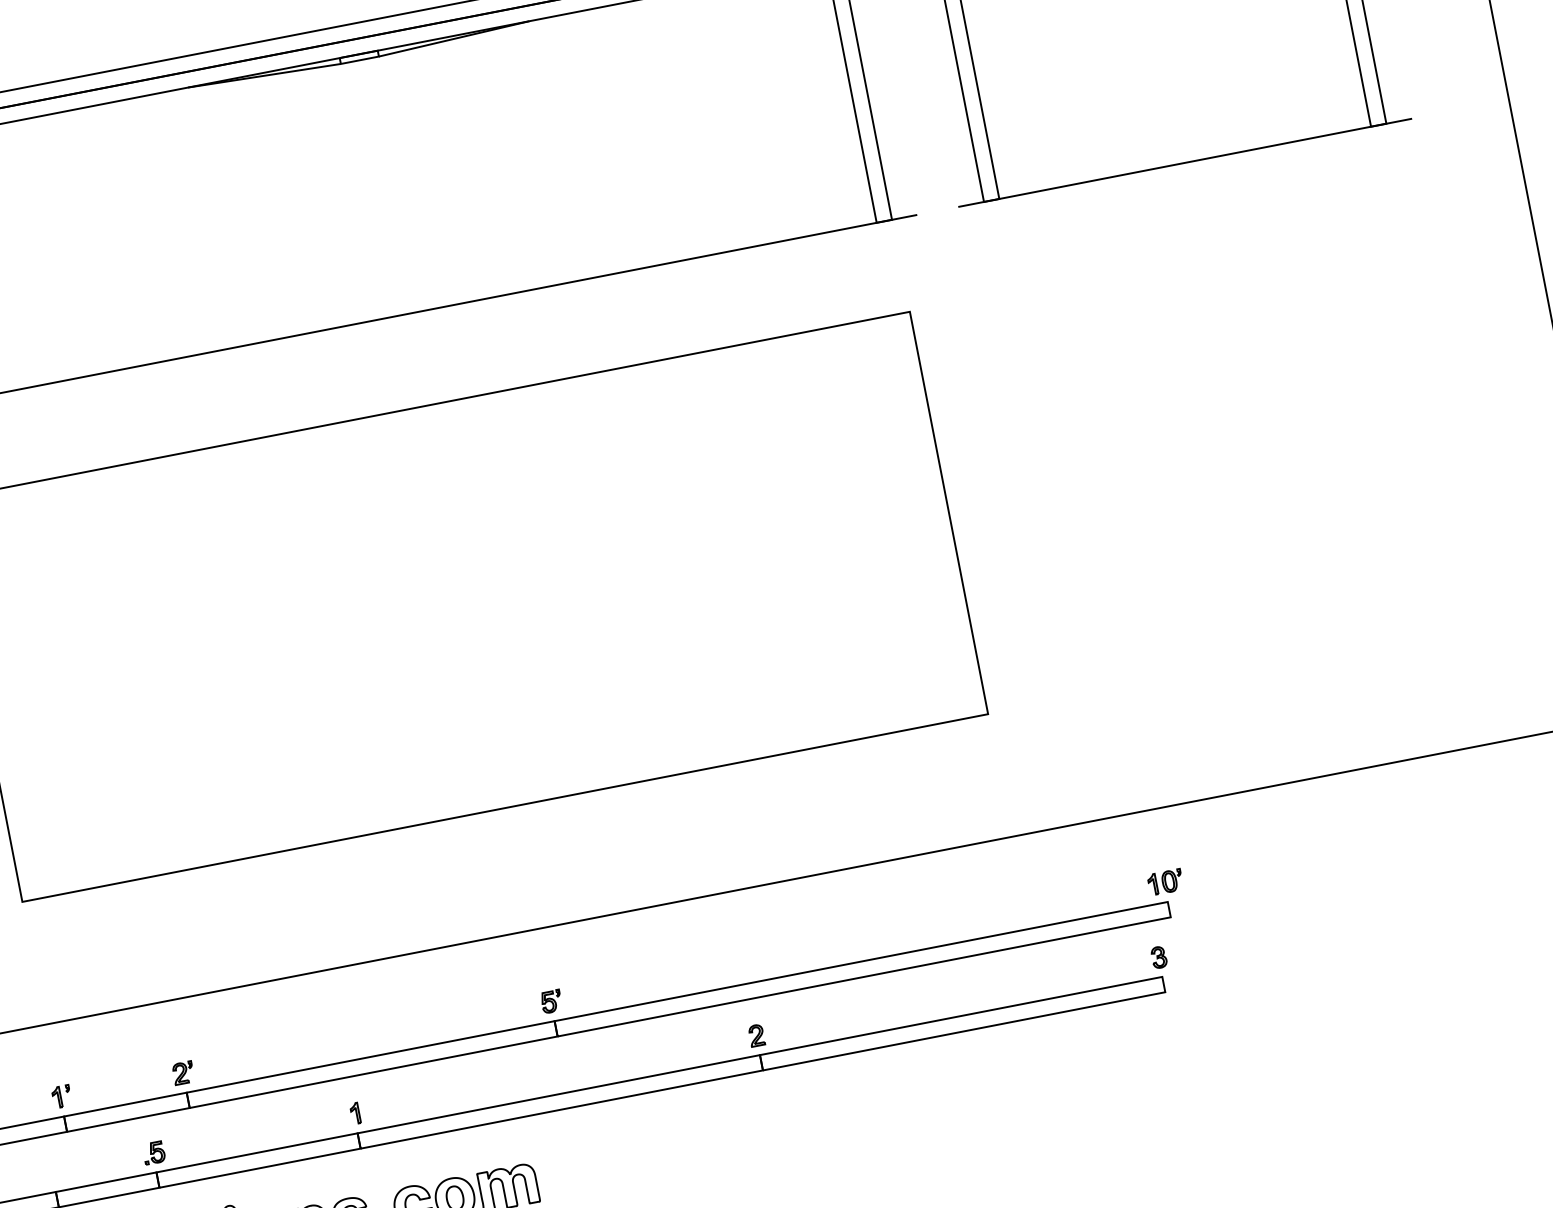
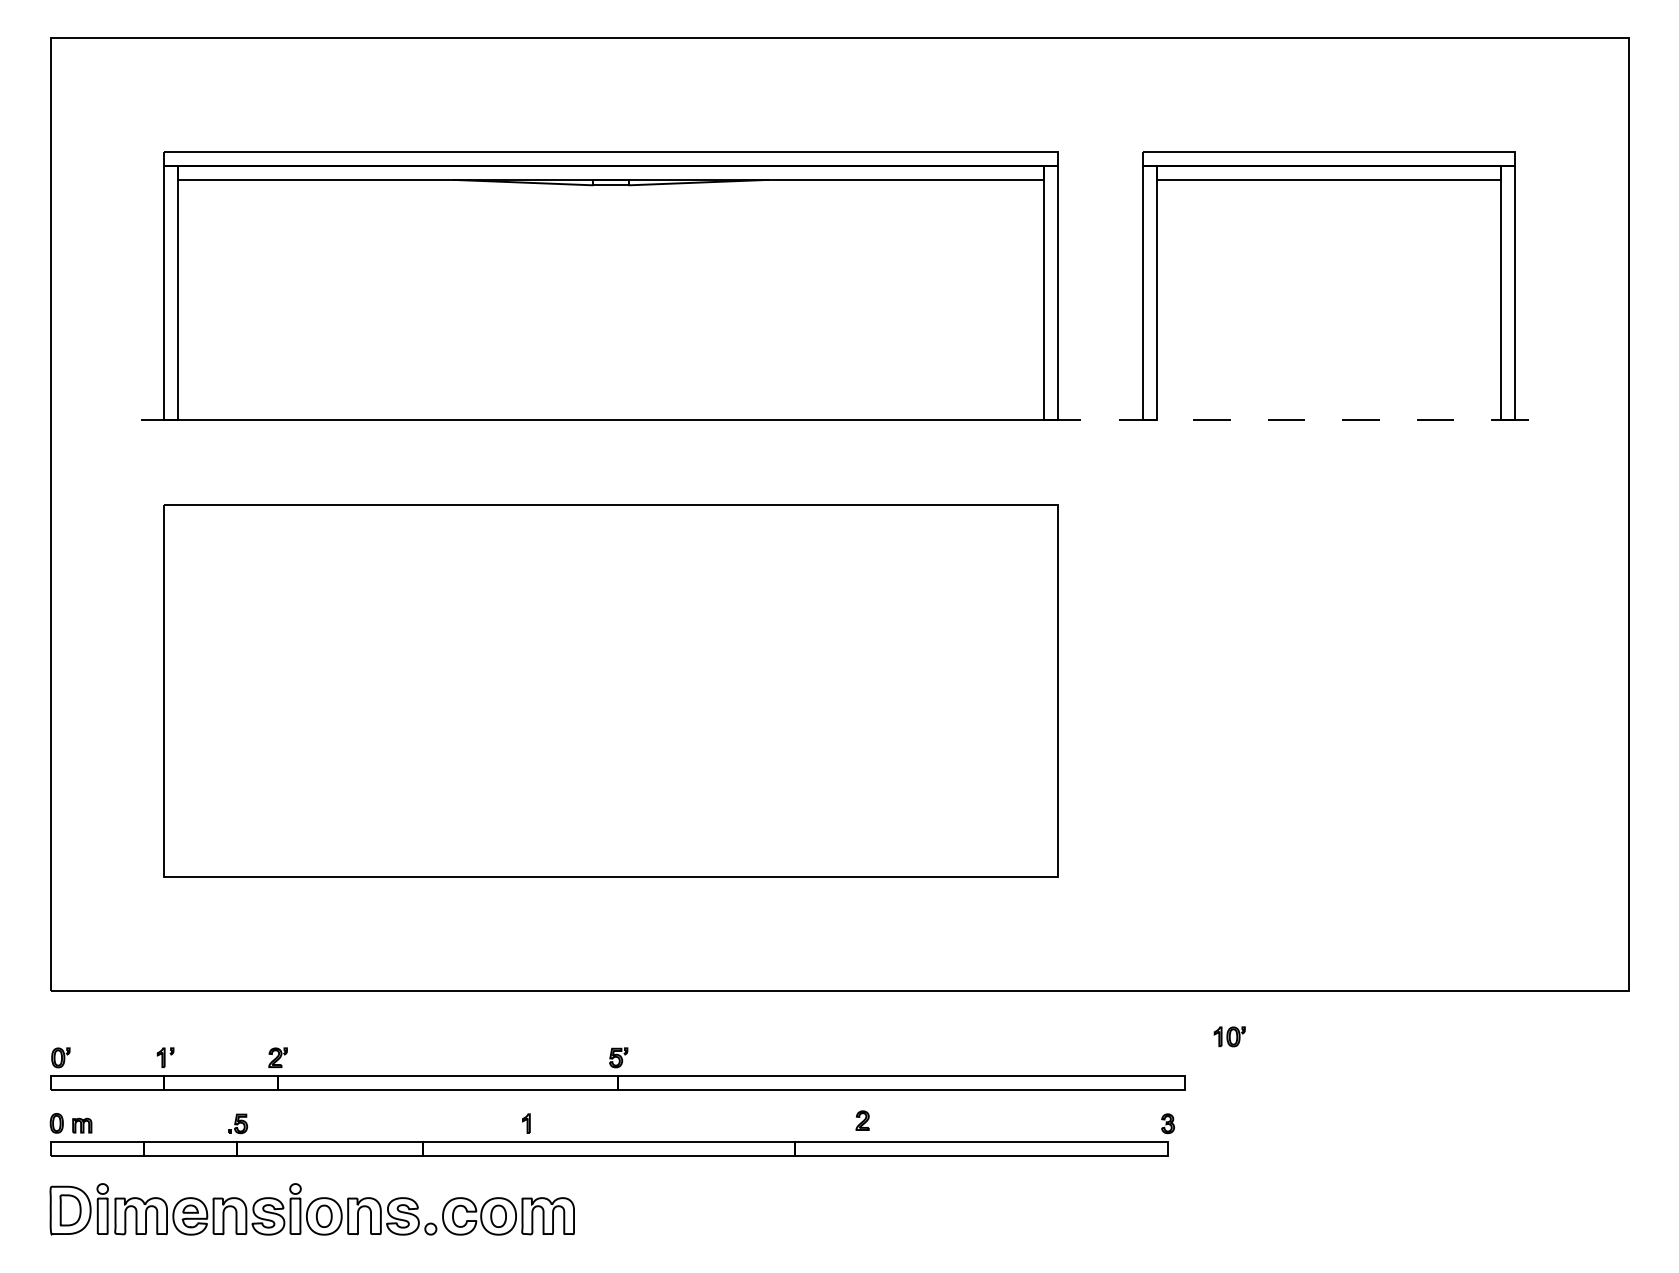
line: (1185, 162) -> (1329, 419), solid -> dashed
part: (1165, 881) -> (1229, 1036), moved
part: (756, 1035) -> (862, 1120), moved
part: (355, 1113) -> (526, 1123), moved

